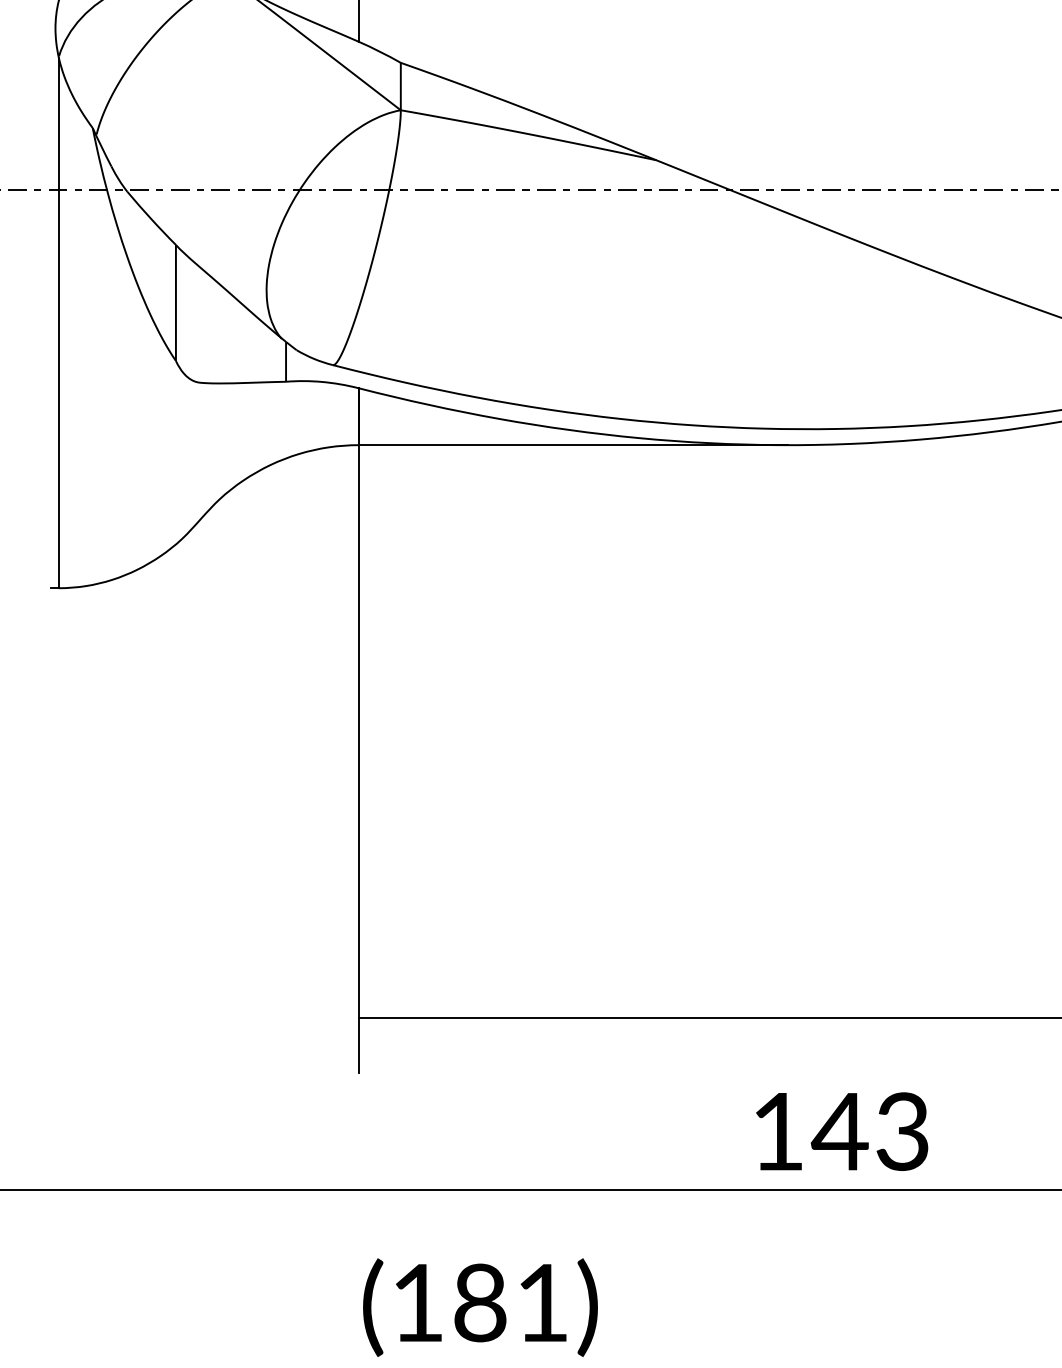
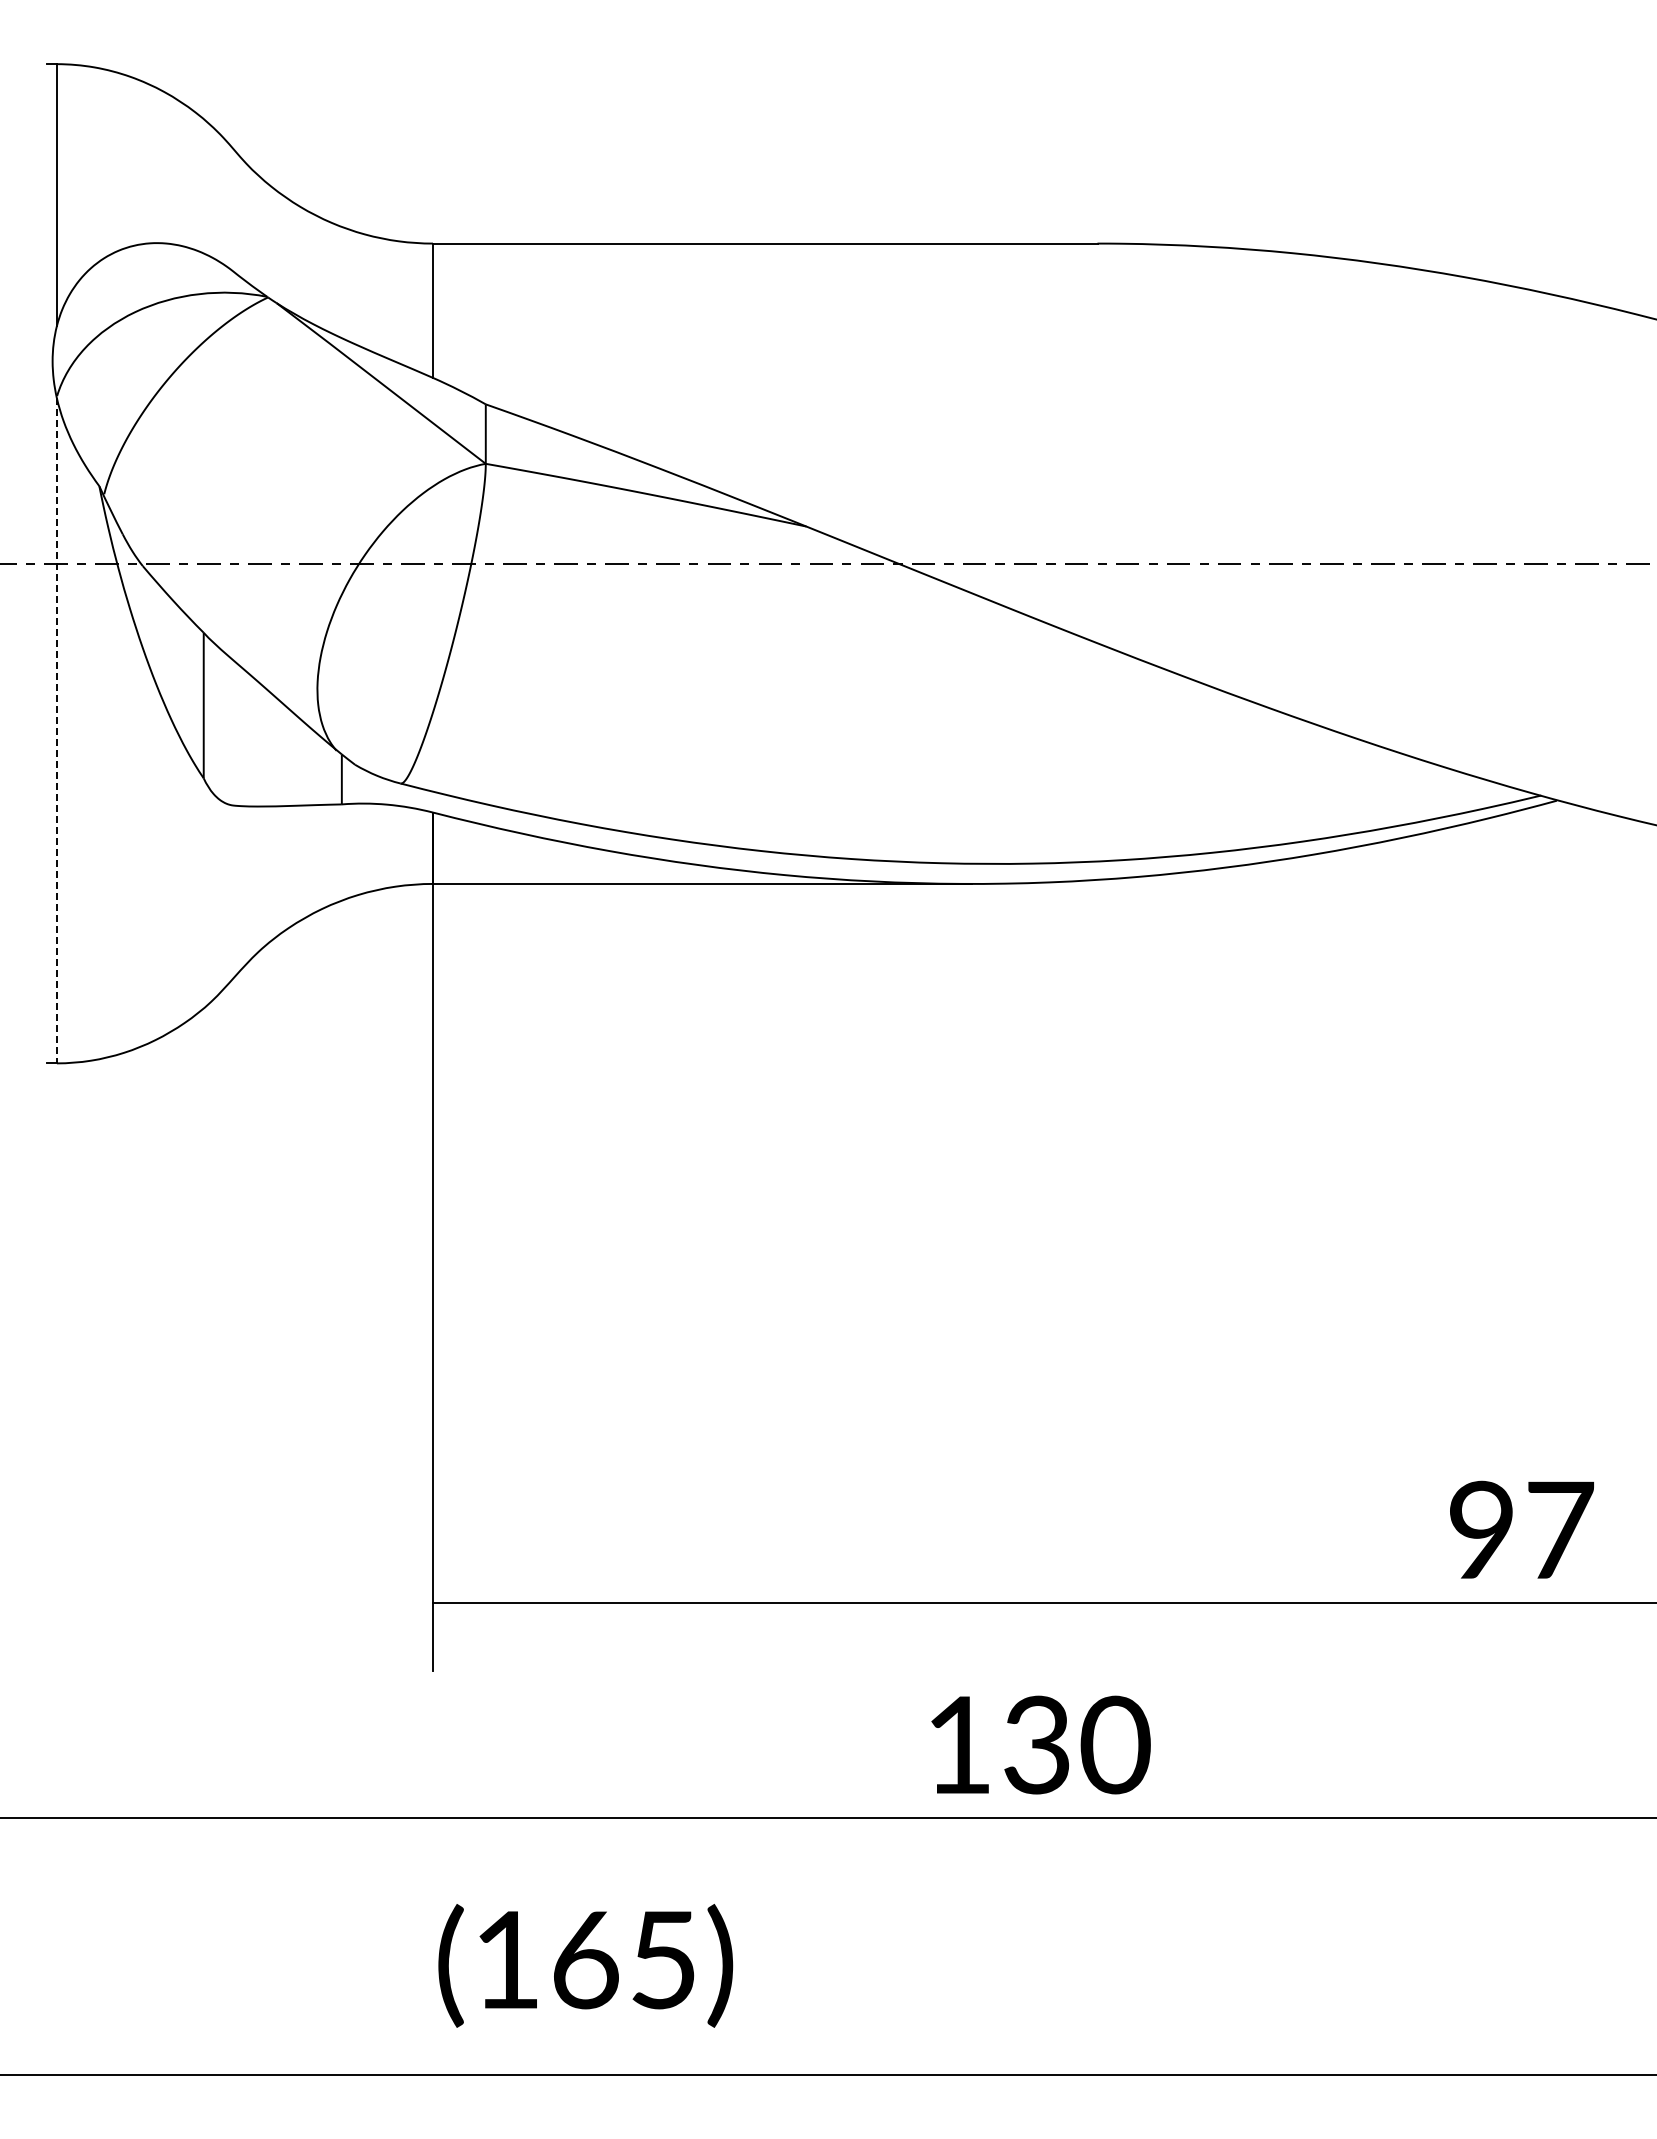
line: (58, 322) -> (56, 730), solid -> dashed
text: (870, 1131) -> (1075, 1744), 143 -> 130
text: (510, 1302) -> (623, 1959), (181) -> (165)

